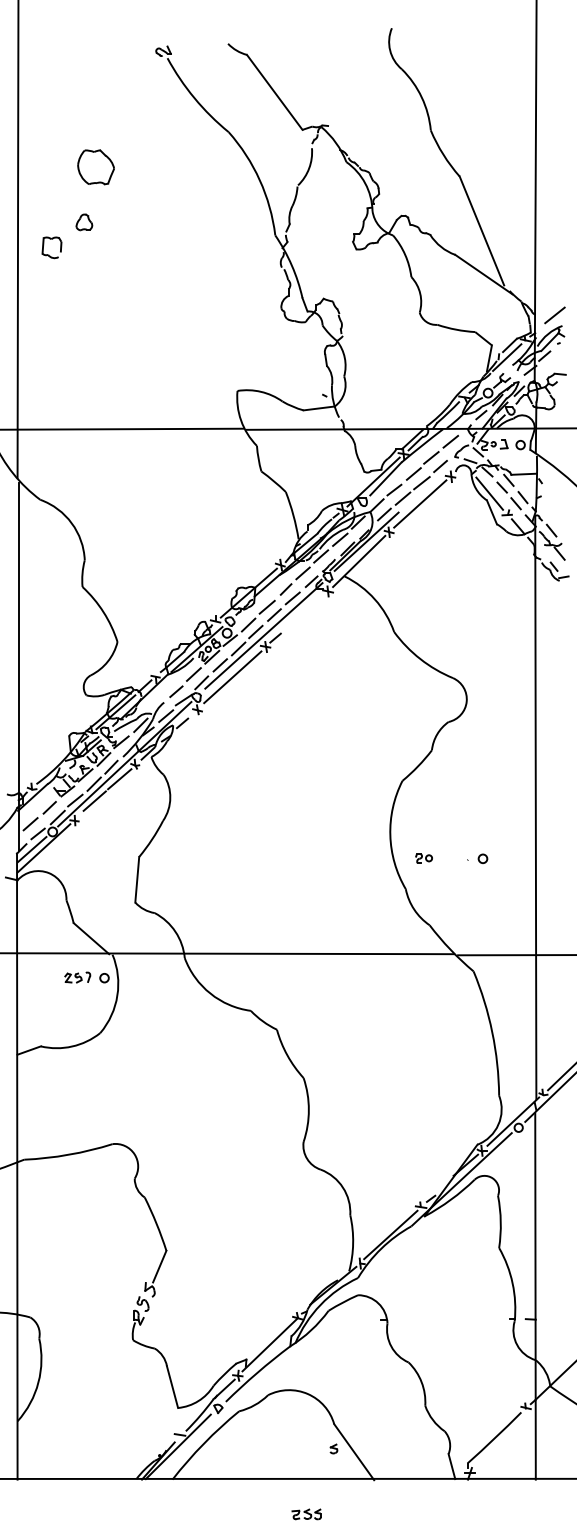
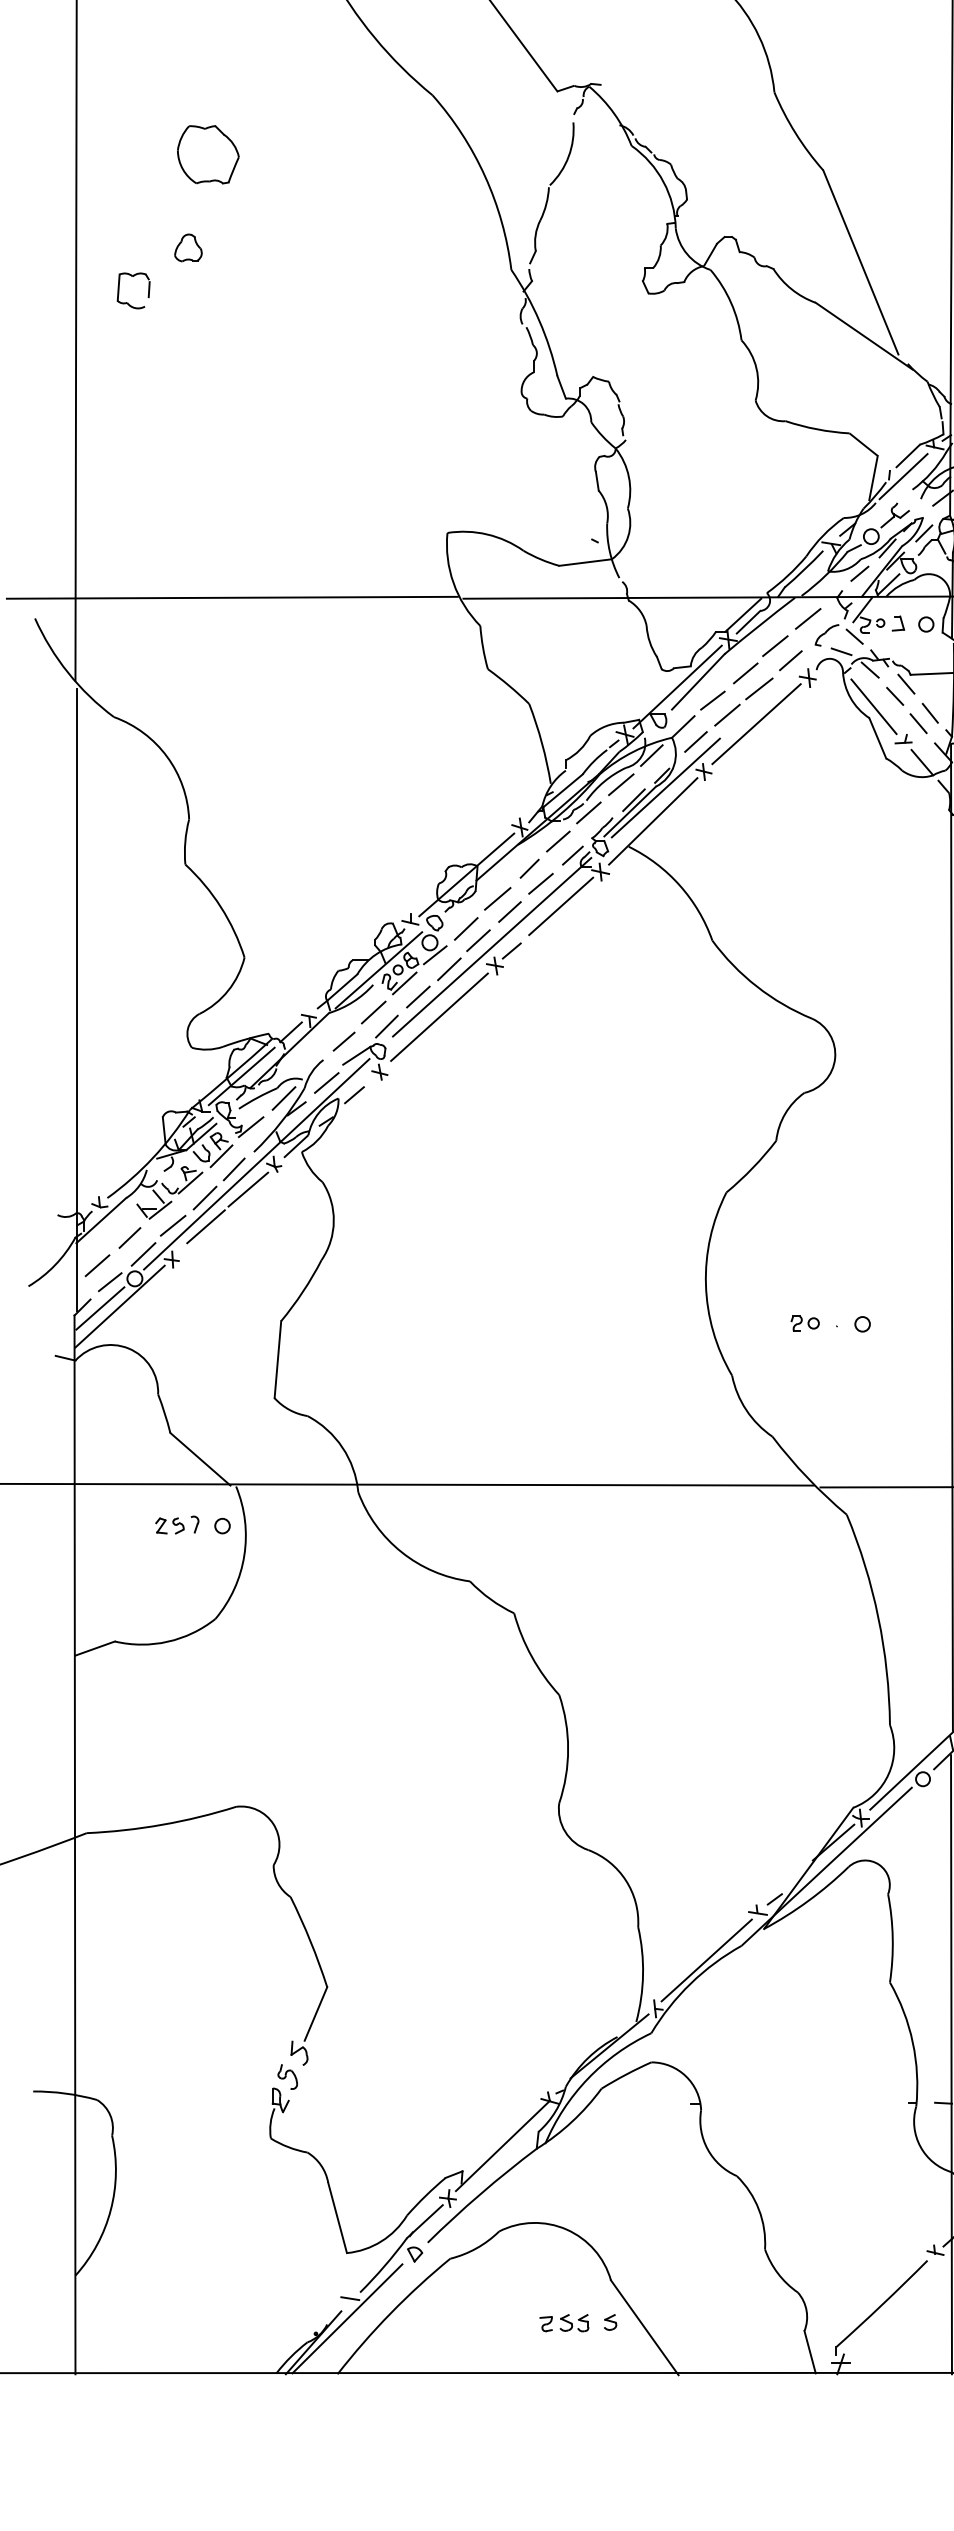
line: (304, 611) -> (560, 905), added
part: (423, 858) -> (804, 1323), moved
part: (306, 1514) -> (564, 2323), moved

